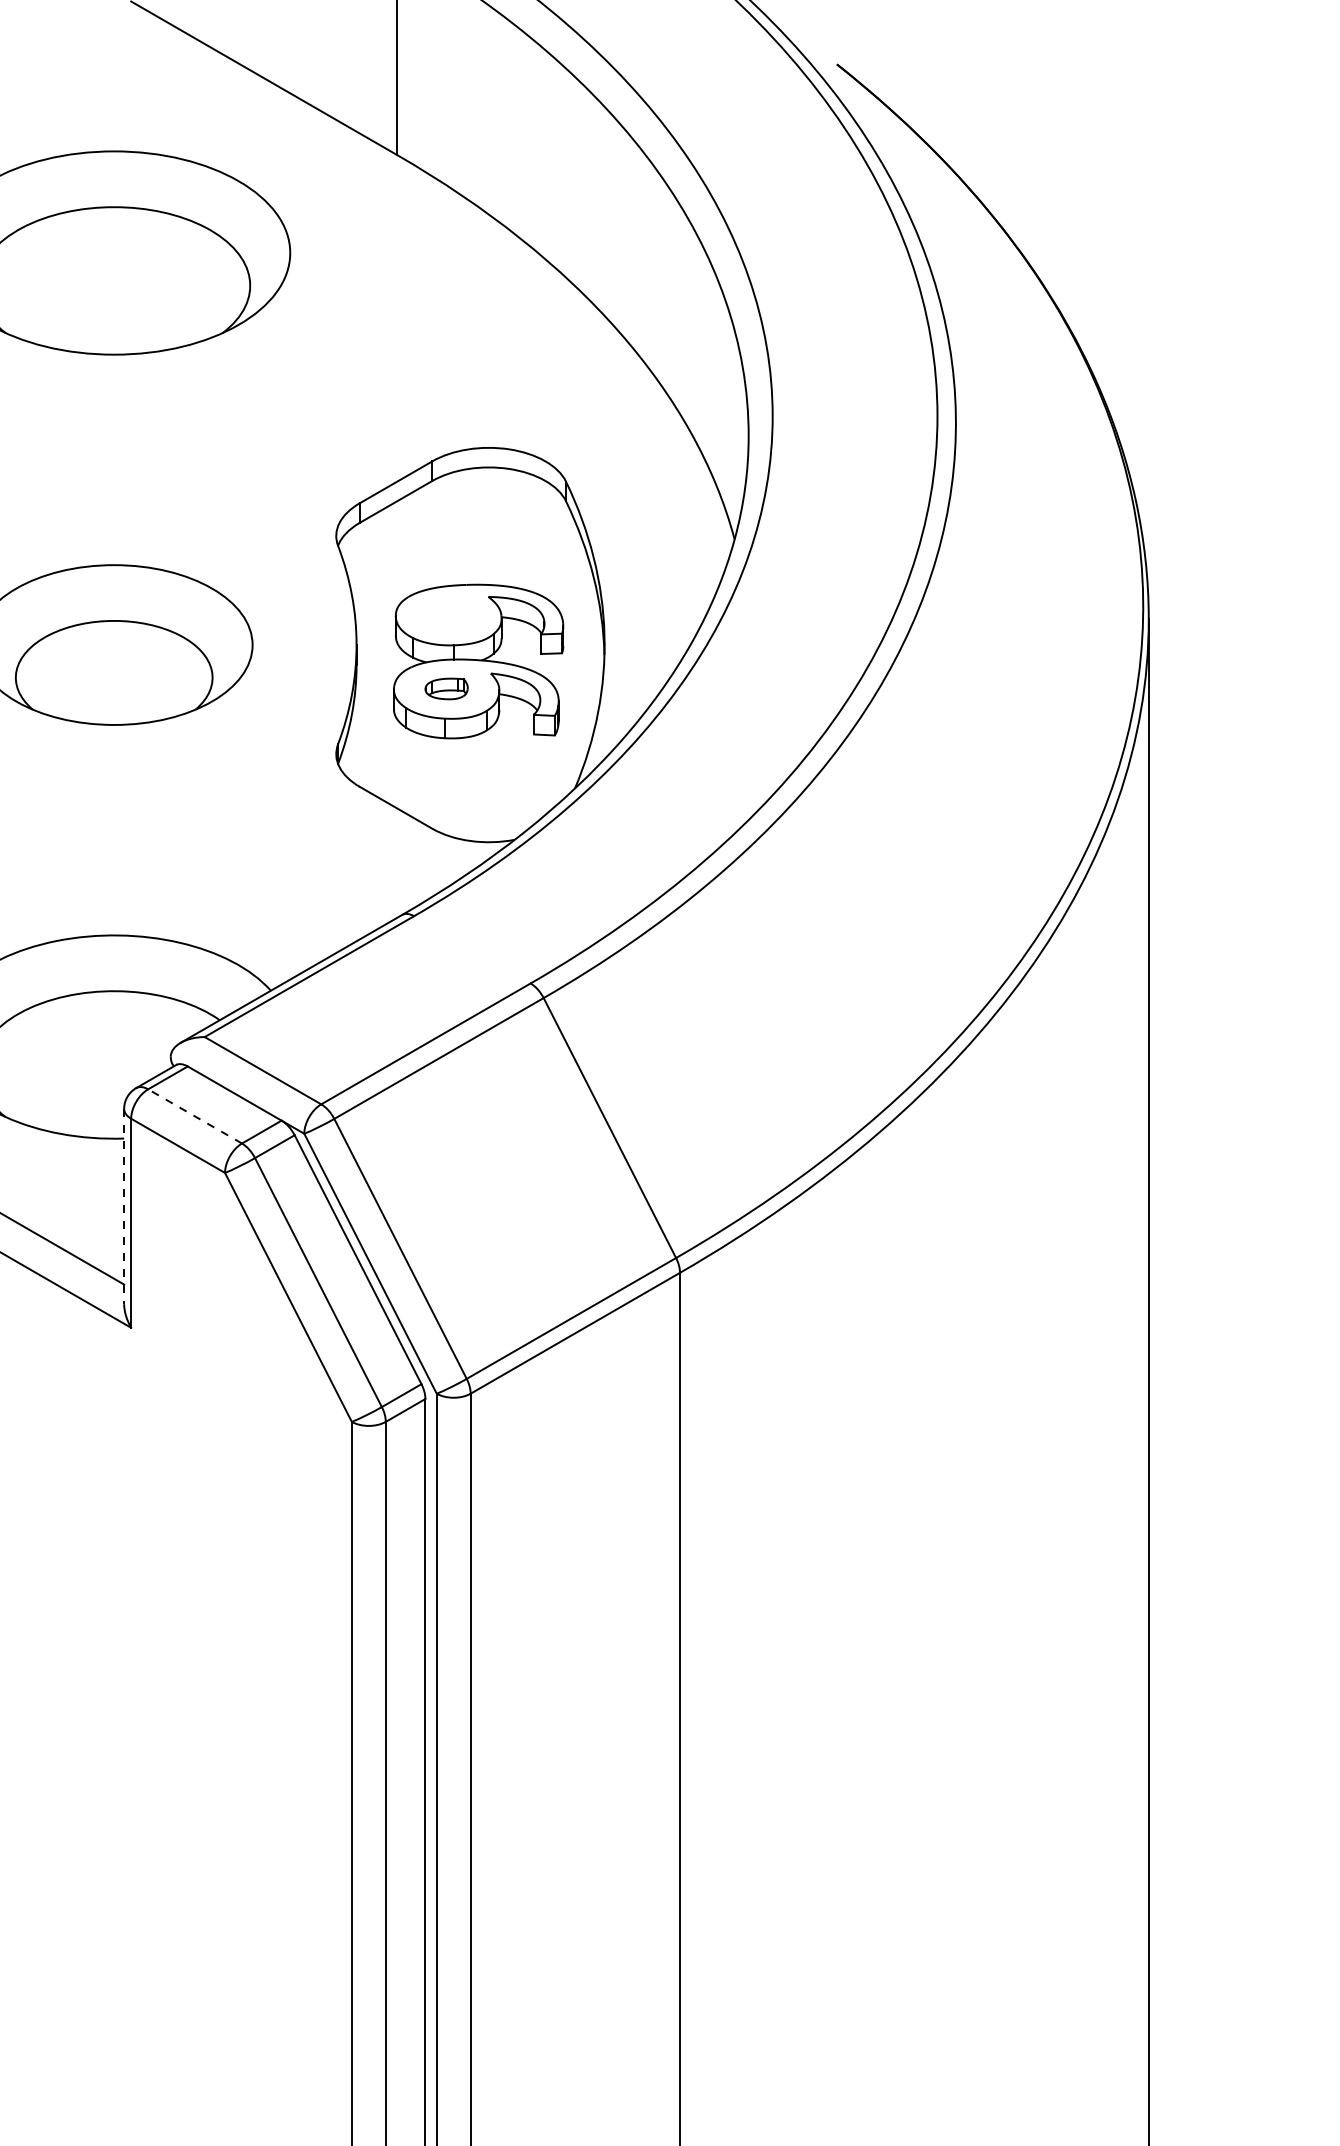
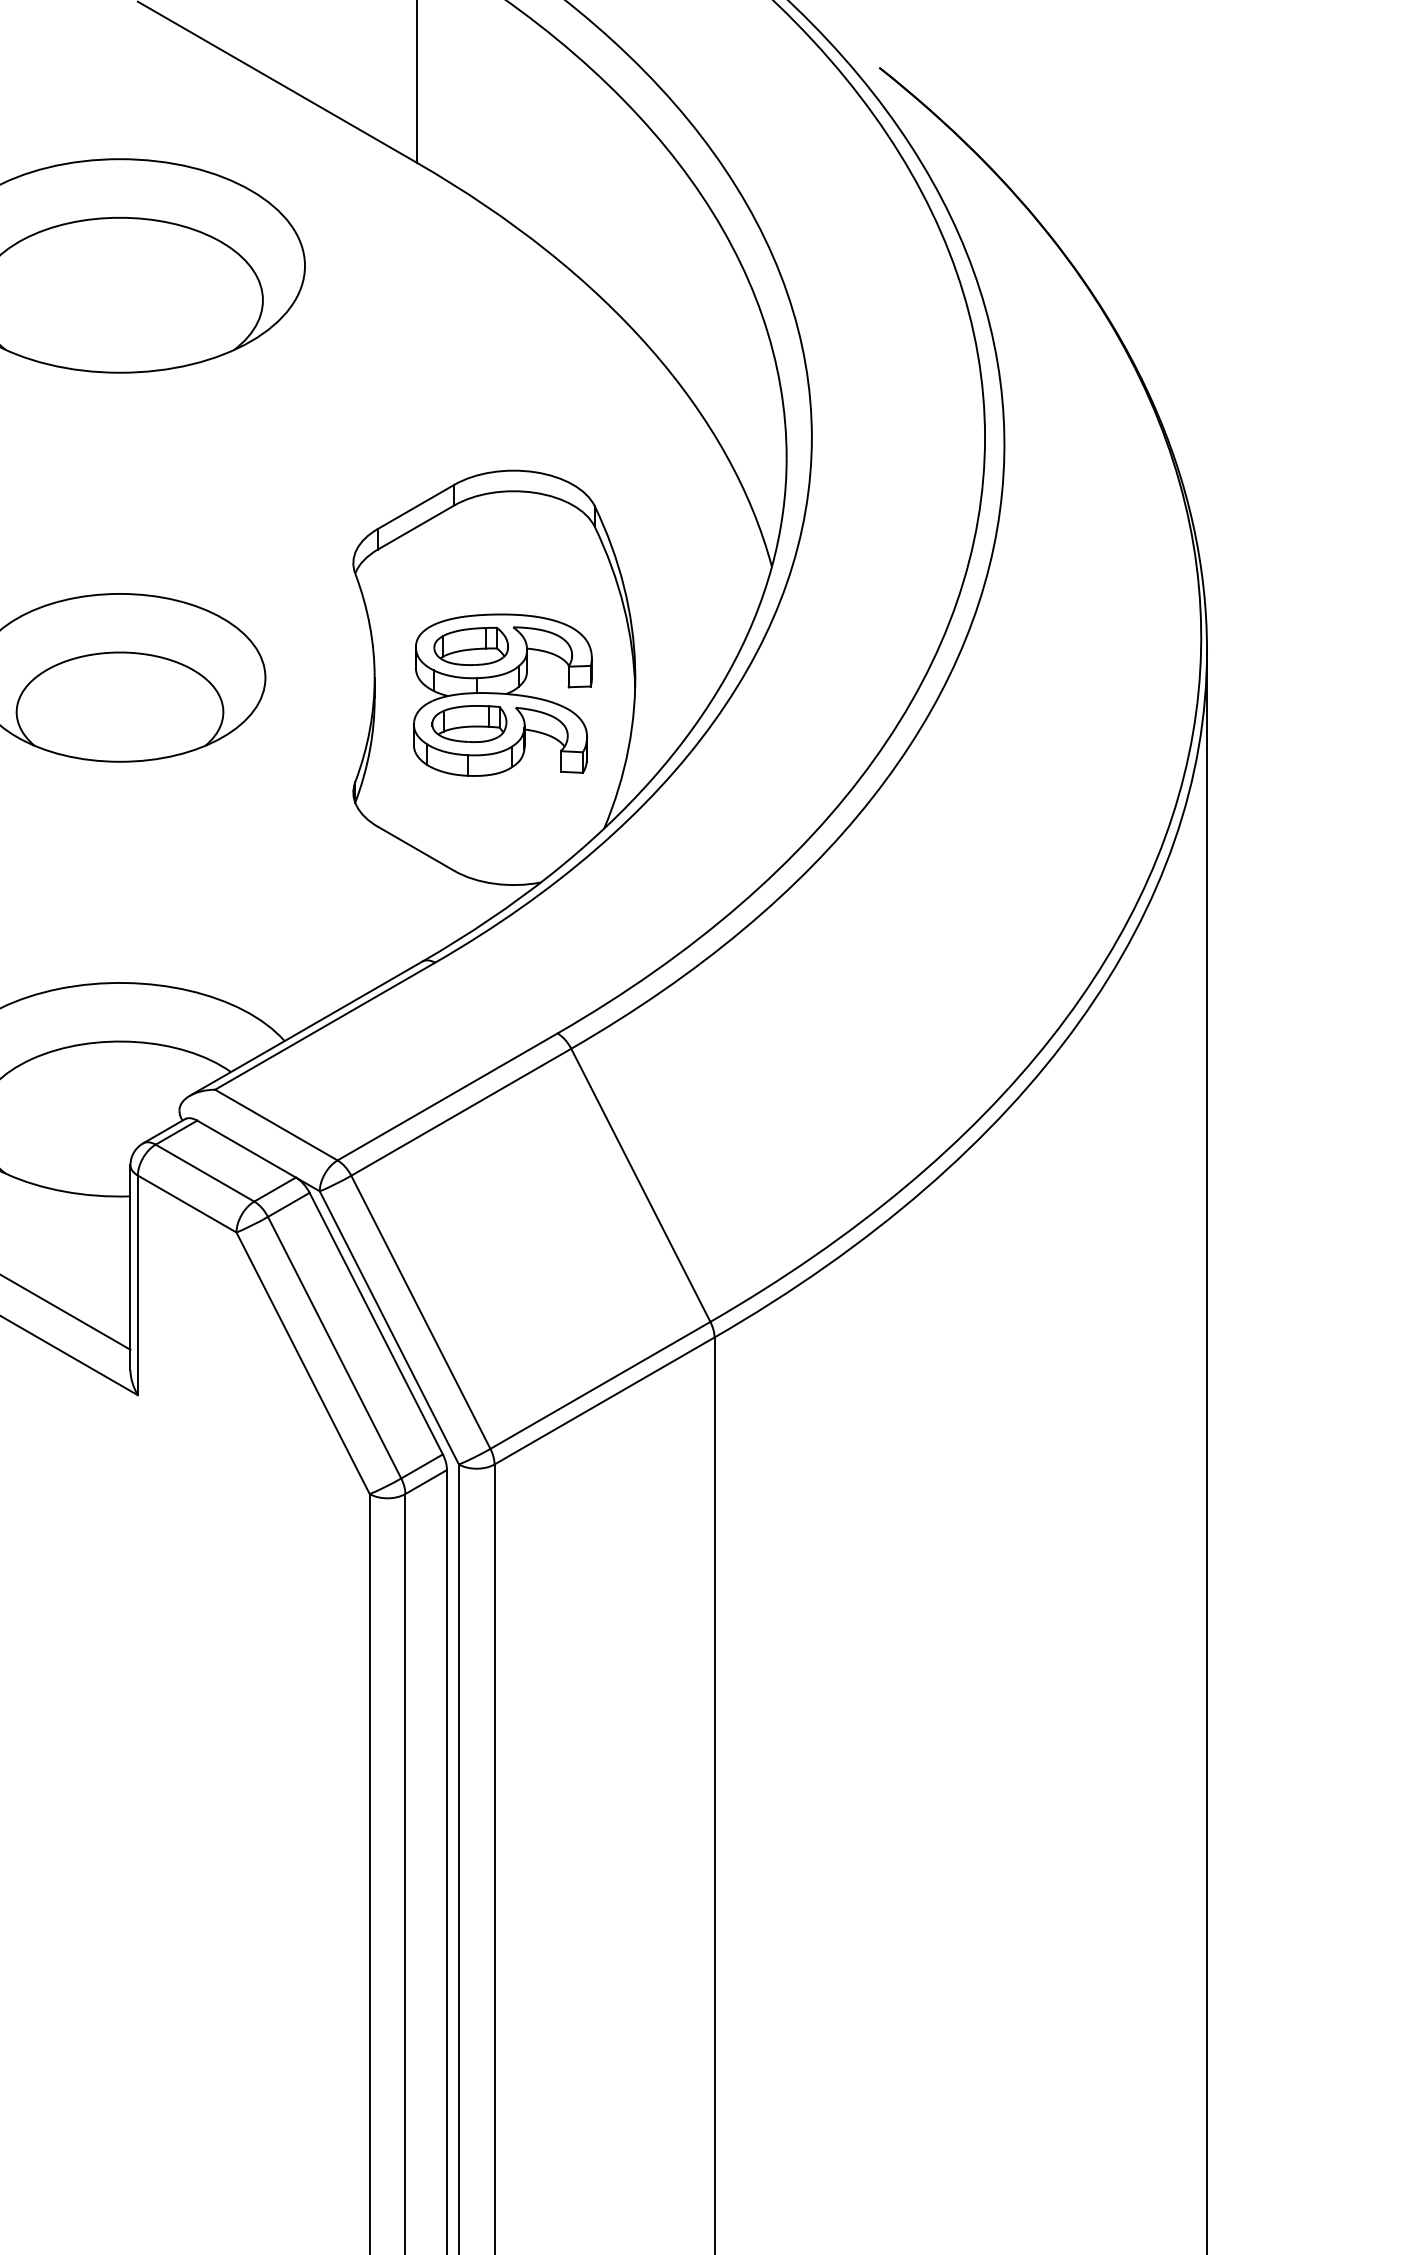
part: (448, 614) -> (471, 645), added
part: (446, 688) -> (469, 723), size x1.67
line: (194, 1116) -> (204, 1173), dashed -> solid
line: (124, 1206) -> (130, 1267), dashed -> solid

